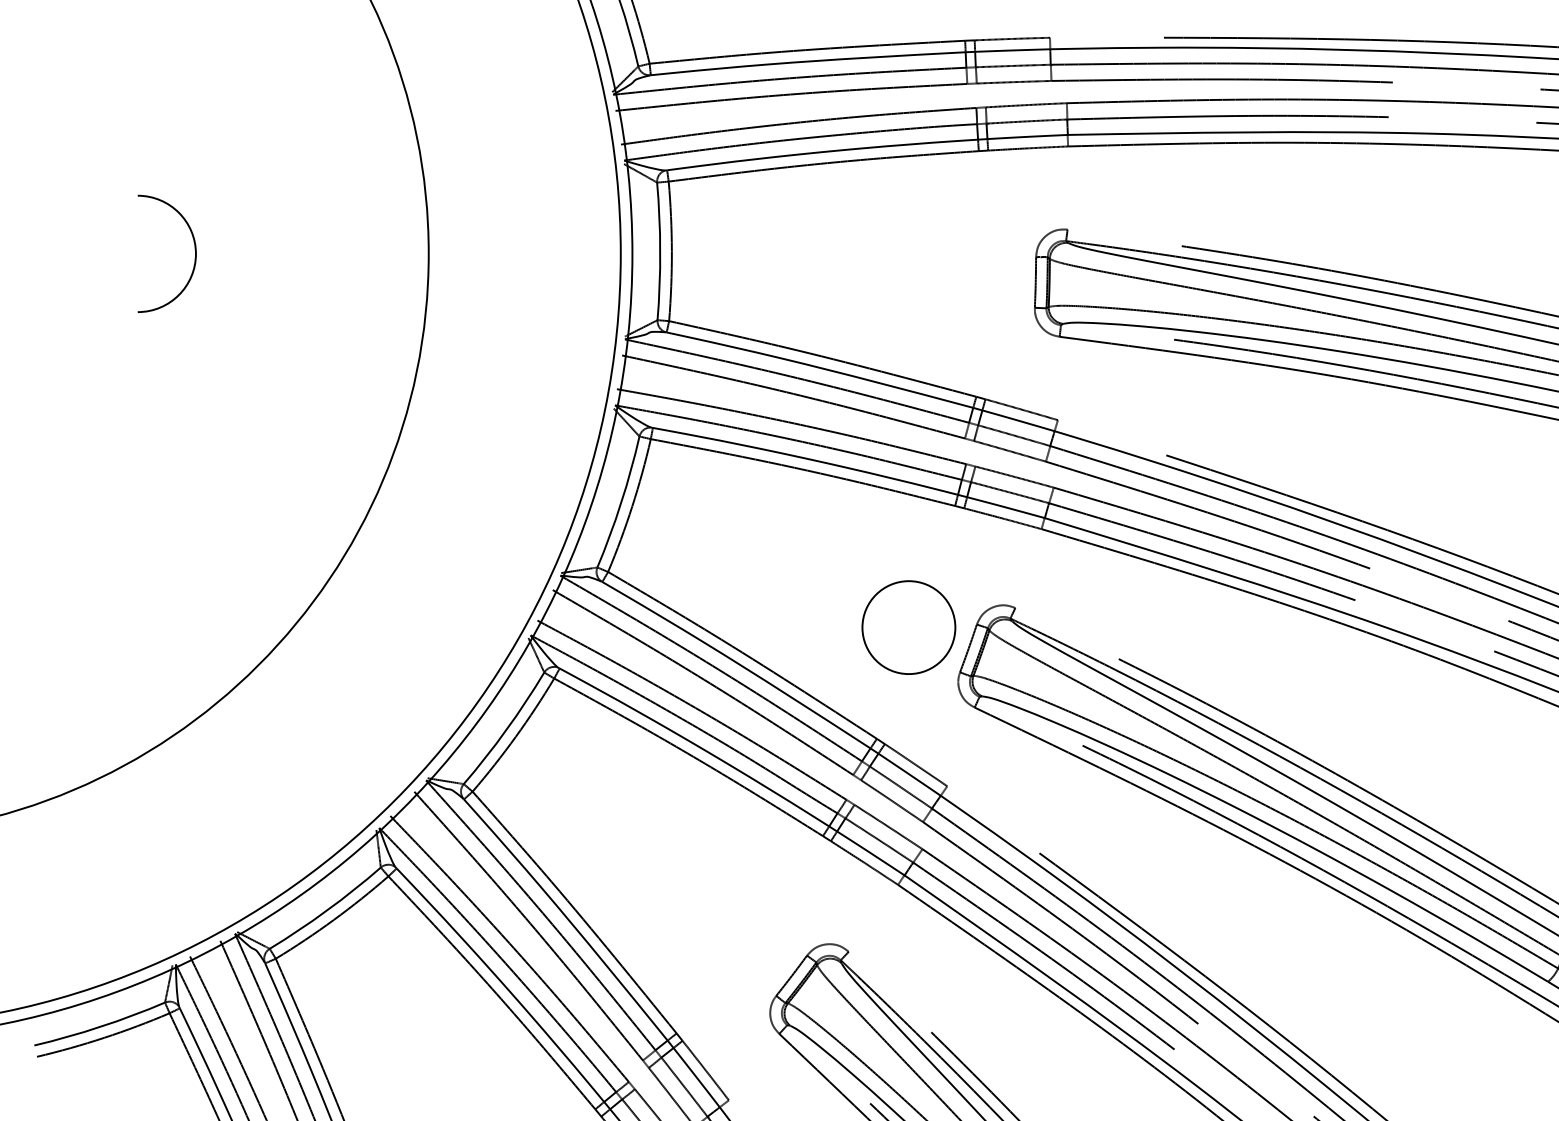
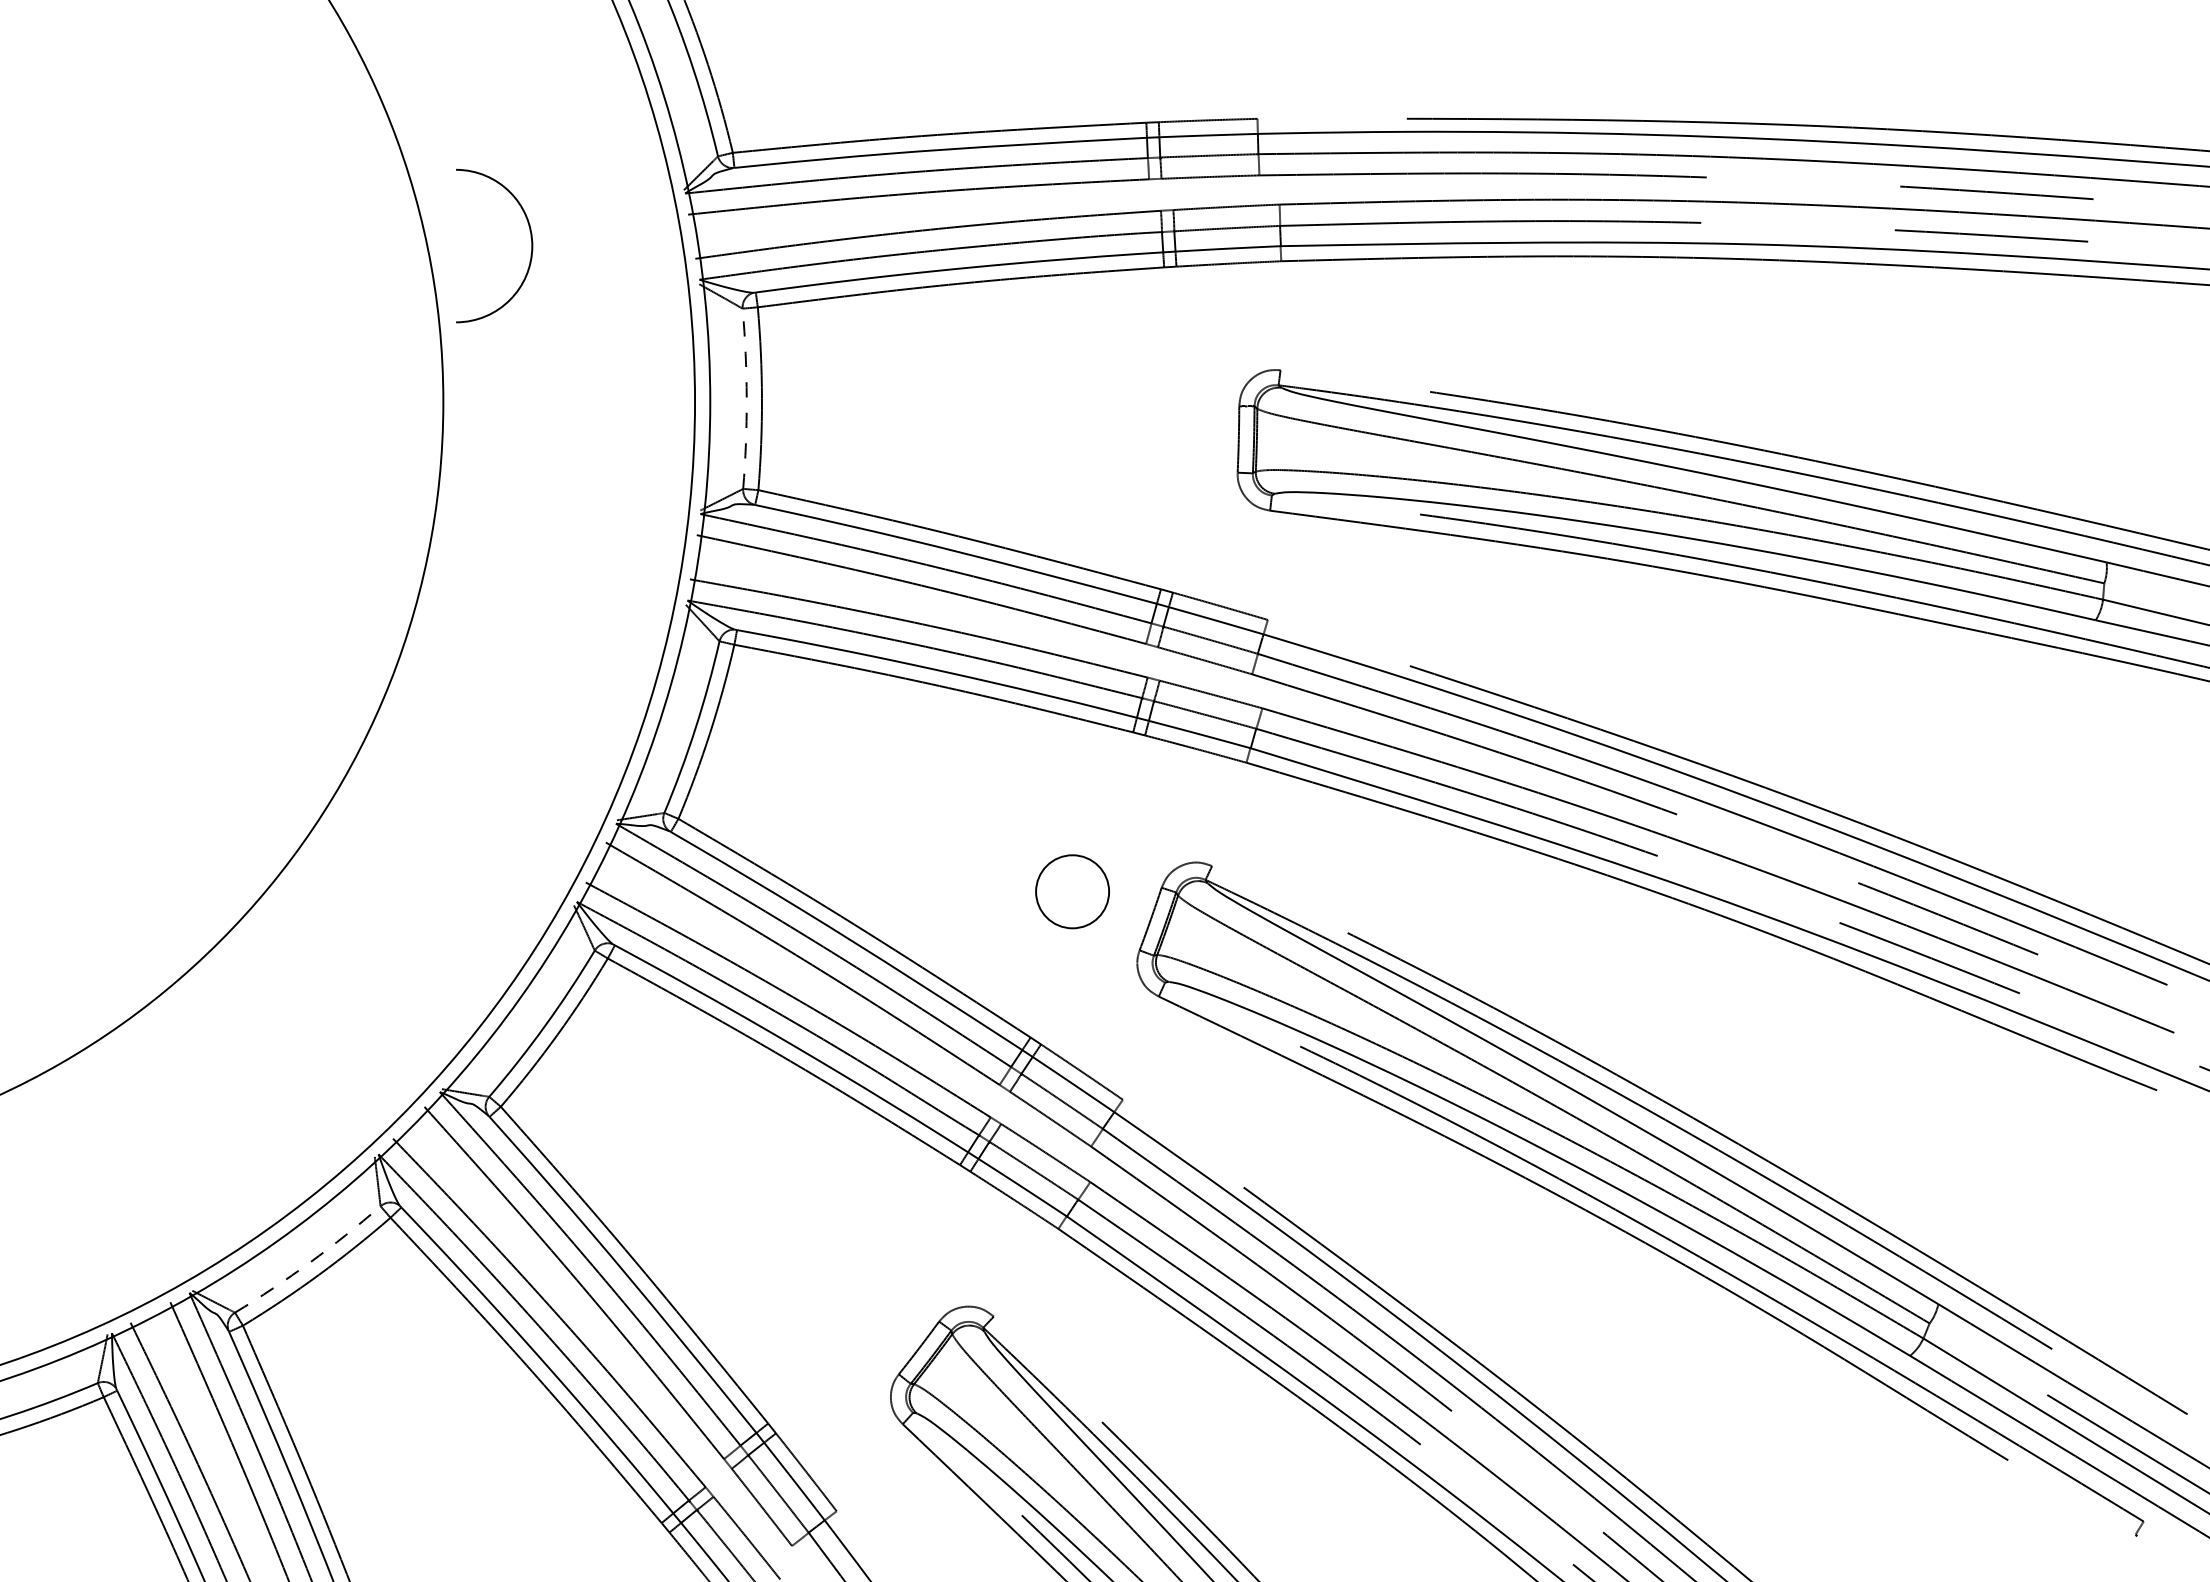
arc: (660, 251) -> (746, 398), solid -> dashed
arc: (194, 260) -> (530, 254), moved
circle: (908, 627) -> (1072, 891), size x0.6
arc: (327, 910) -> (310, 1262), solid -> dashed

